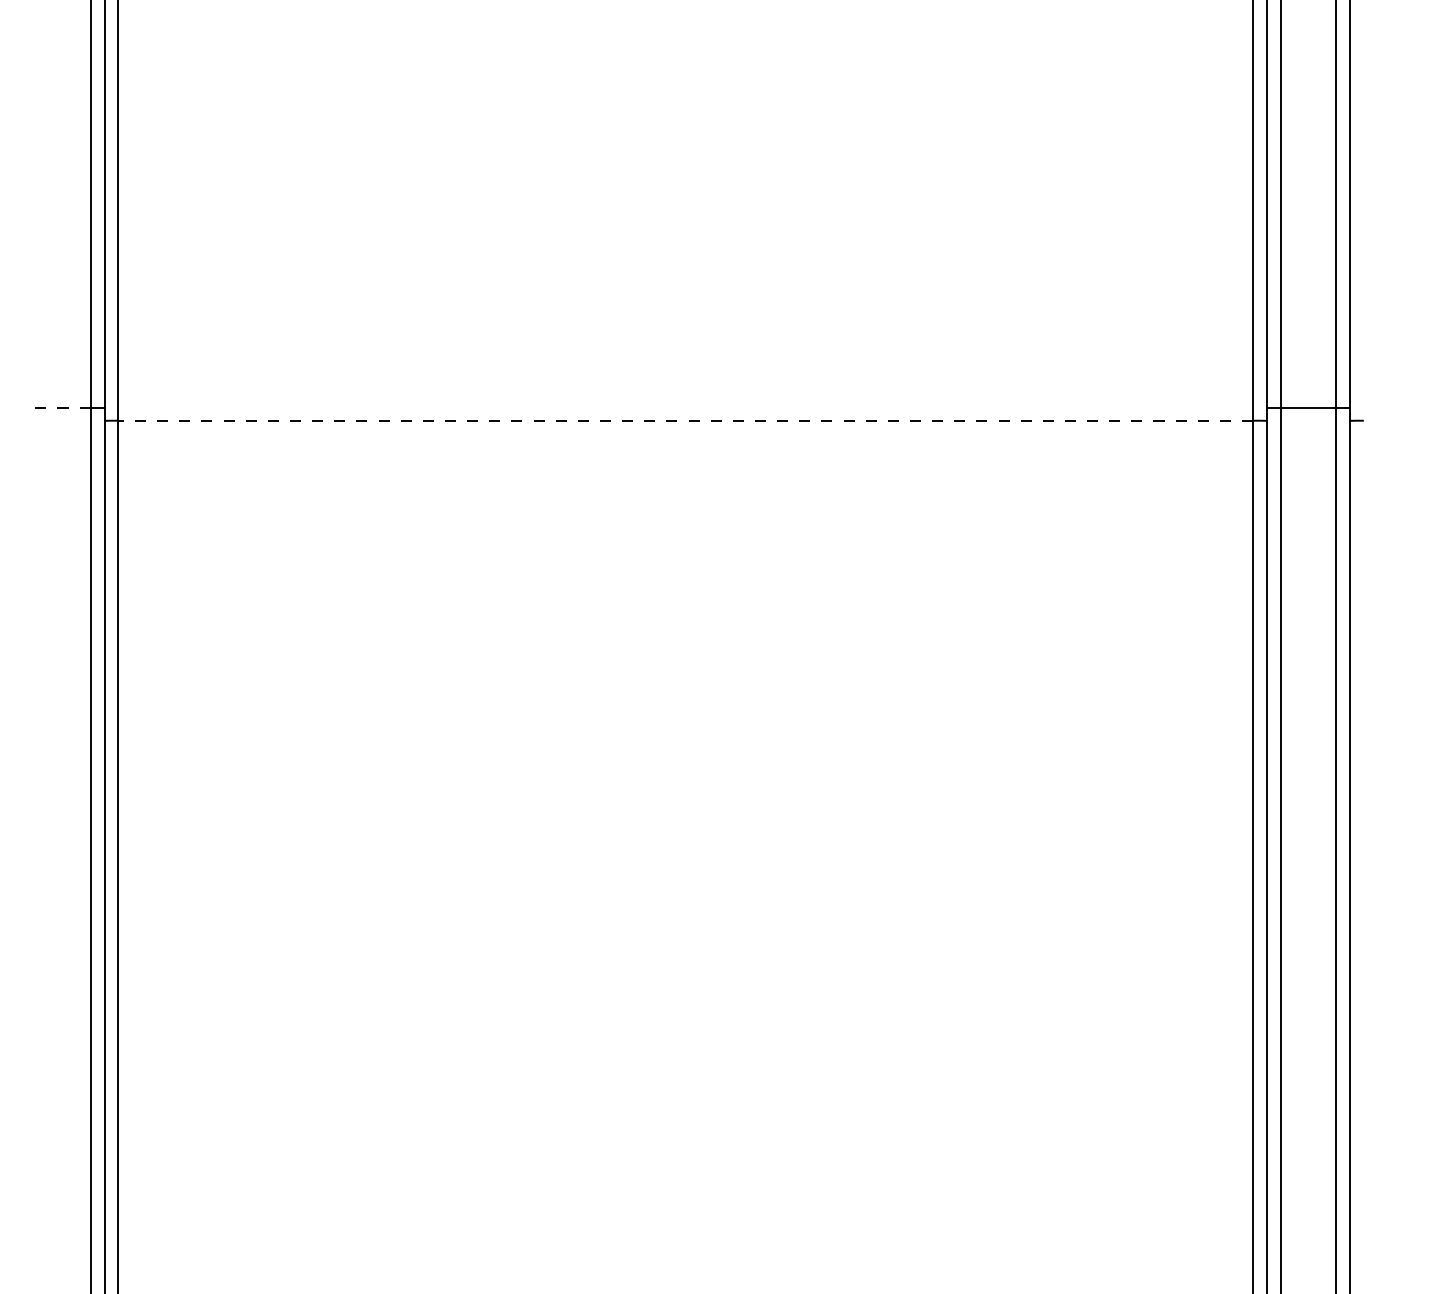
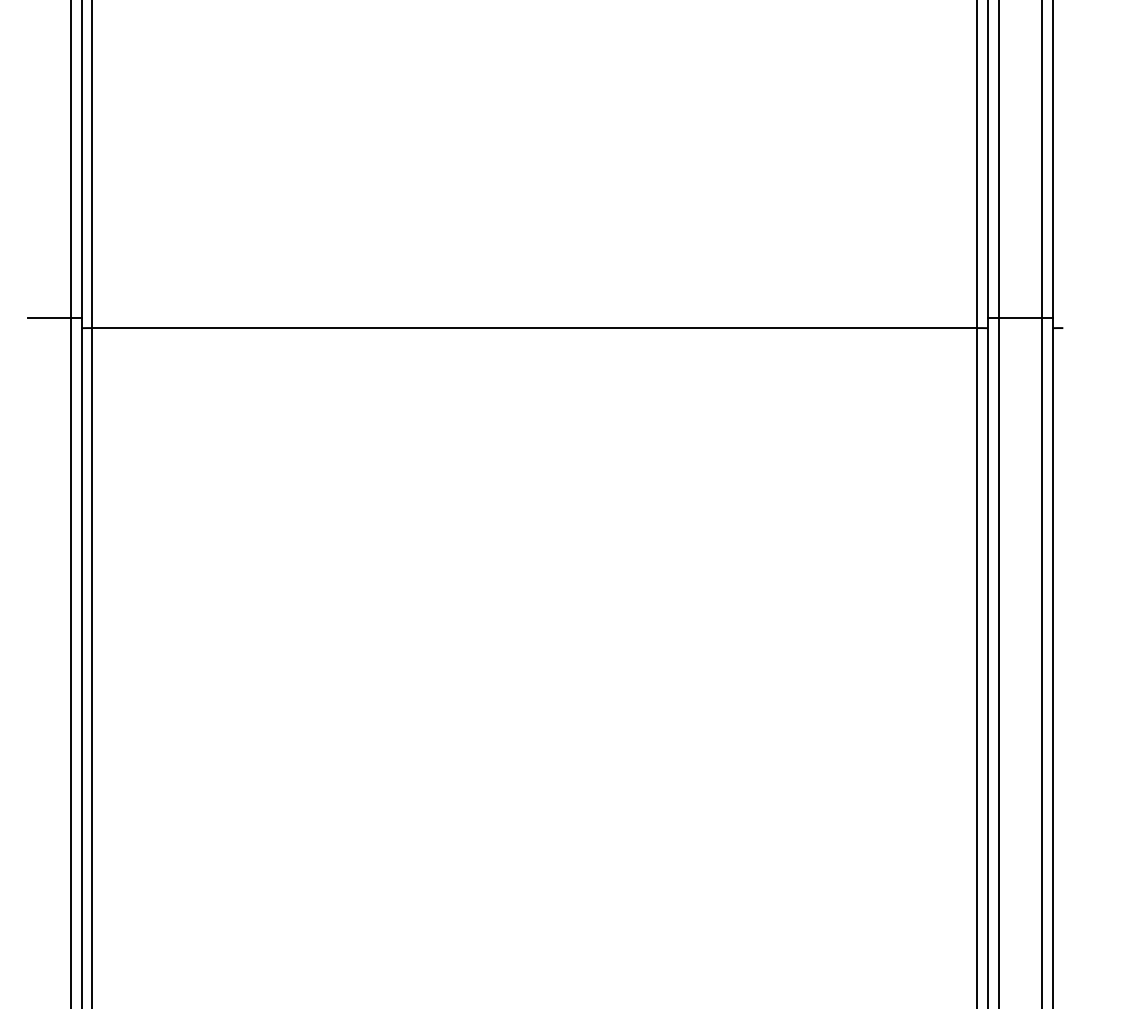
line: (63, 408) -> (49, 318), dashed -> solid
line: (685, 420) -> (534, 327), dashed -> solid

